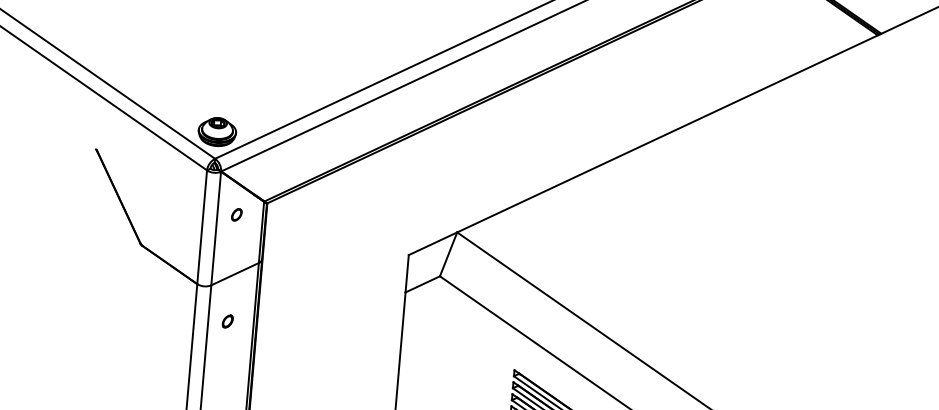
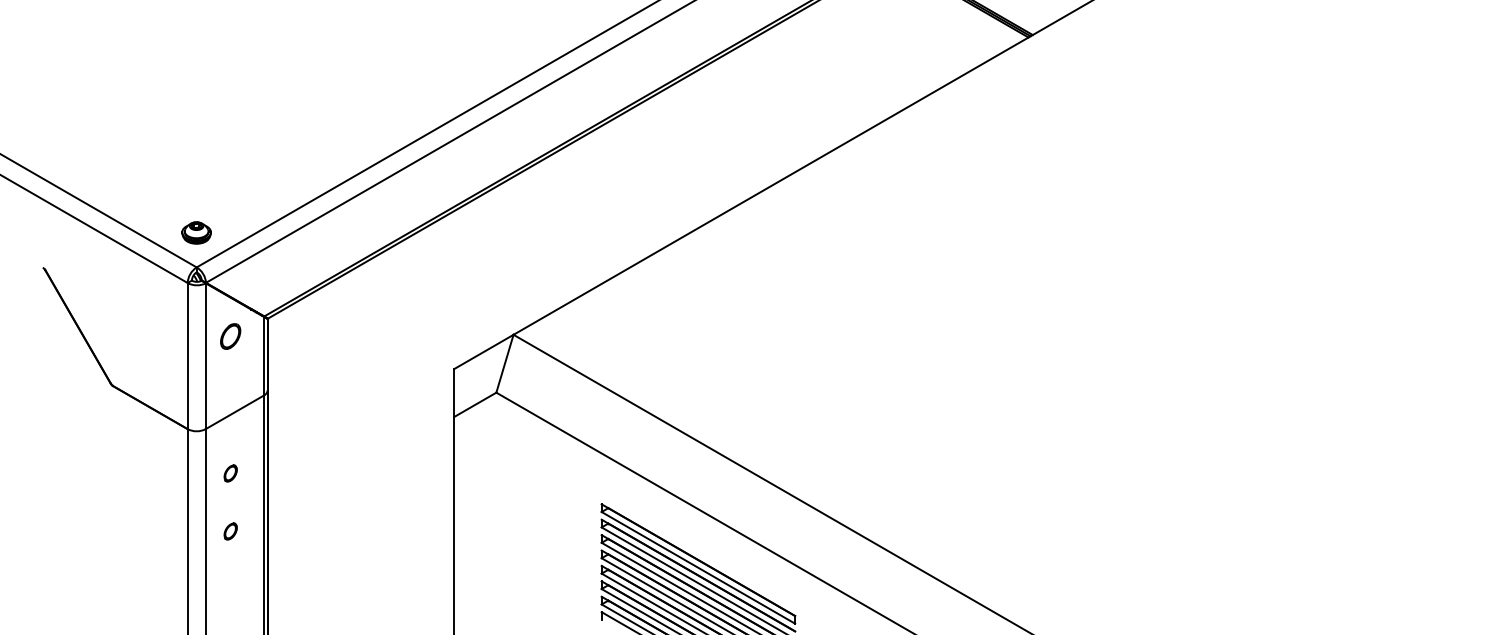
part: (217, 131) -> (196, 232), size x0.6
part: (236, 214) -> (230, 336), size x1.6
part: (223, 366) -> (230, 531), added

